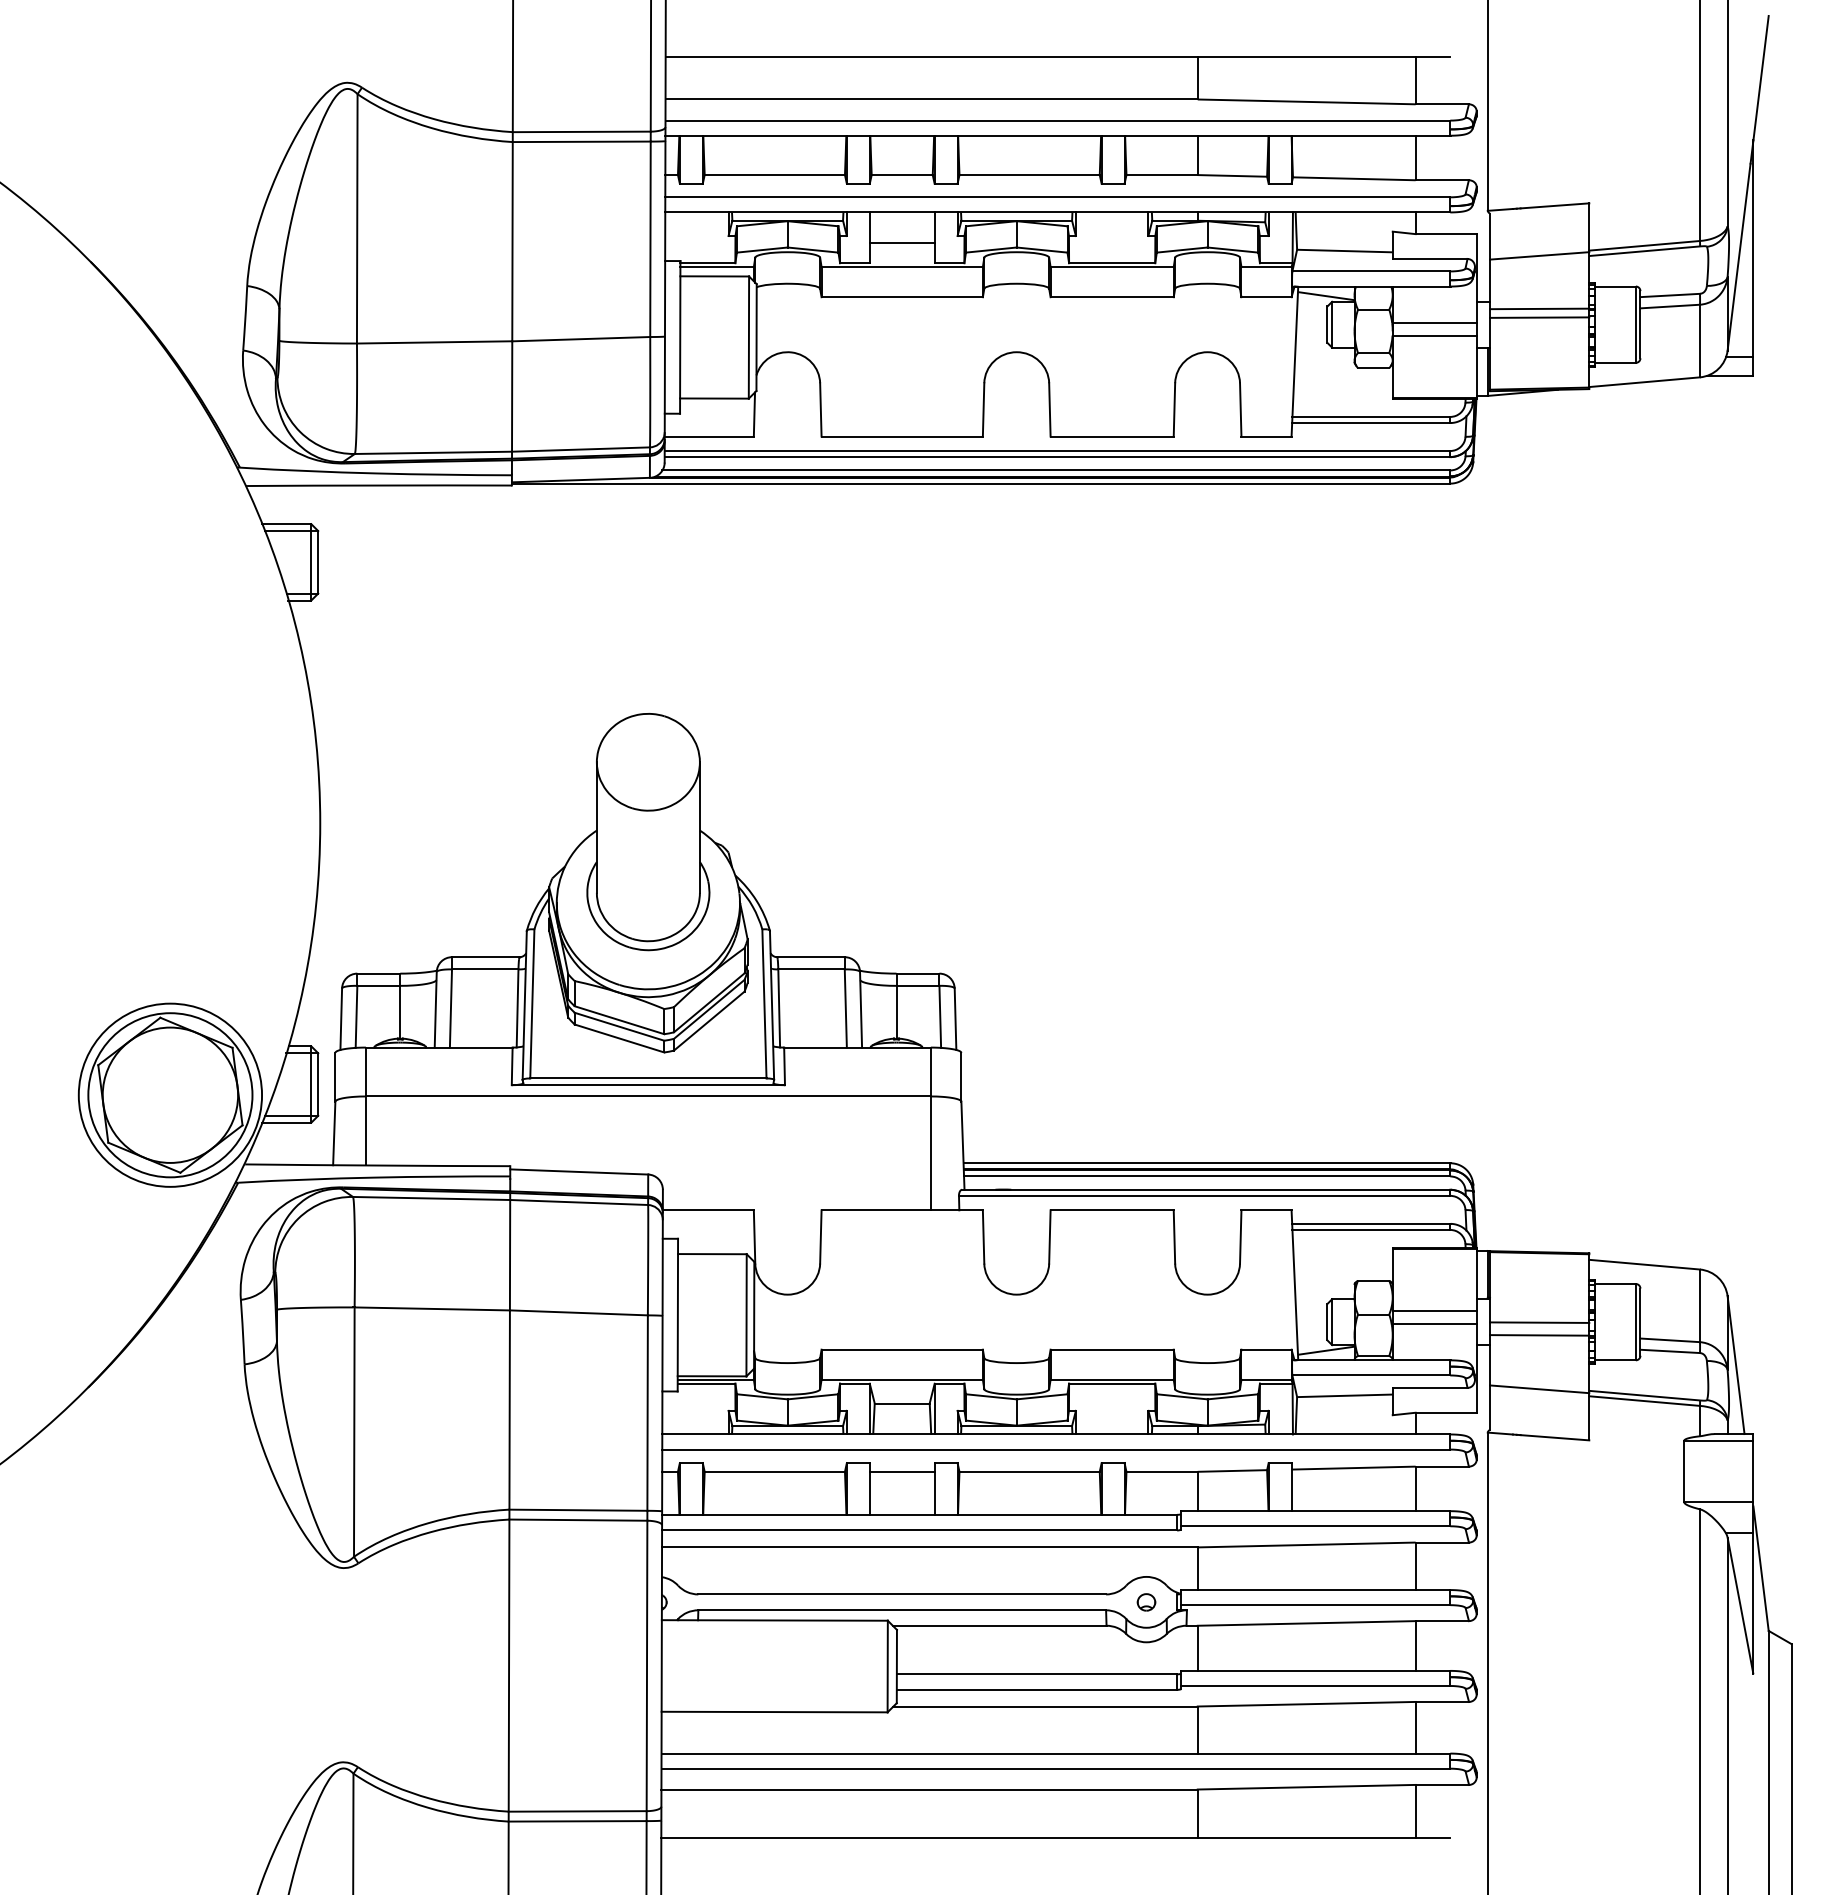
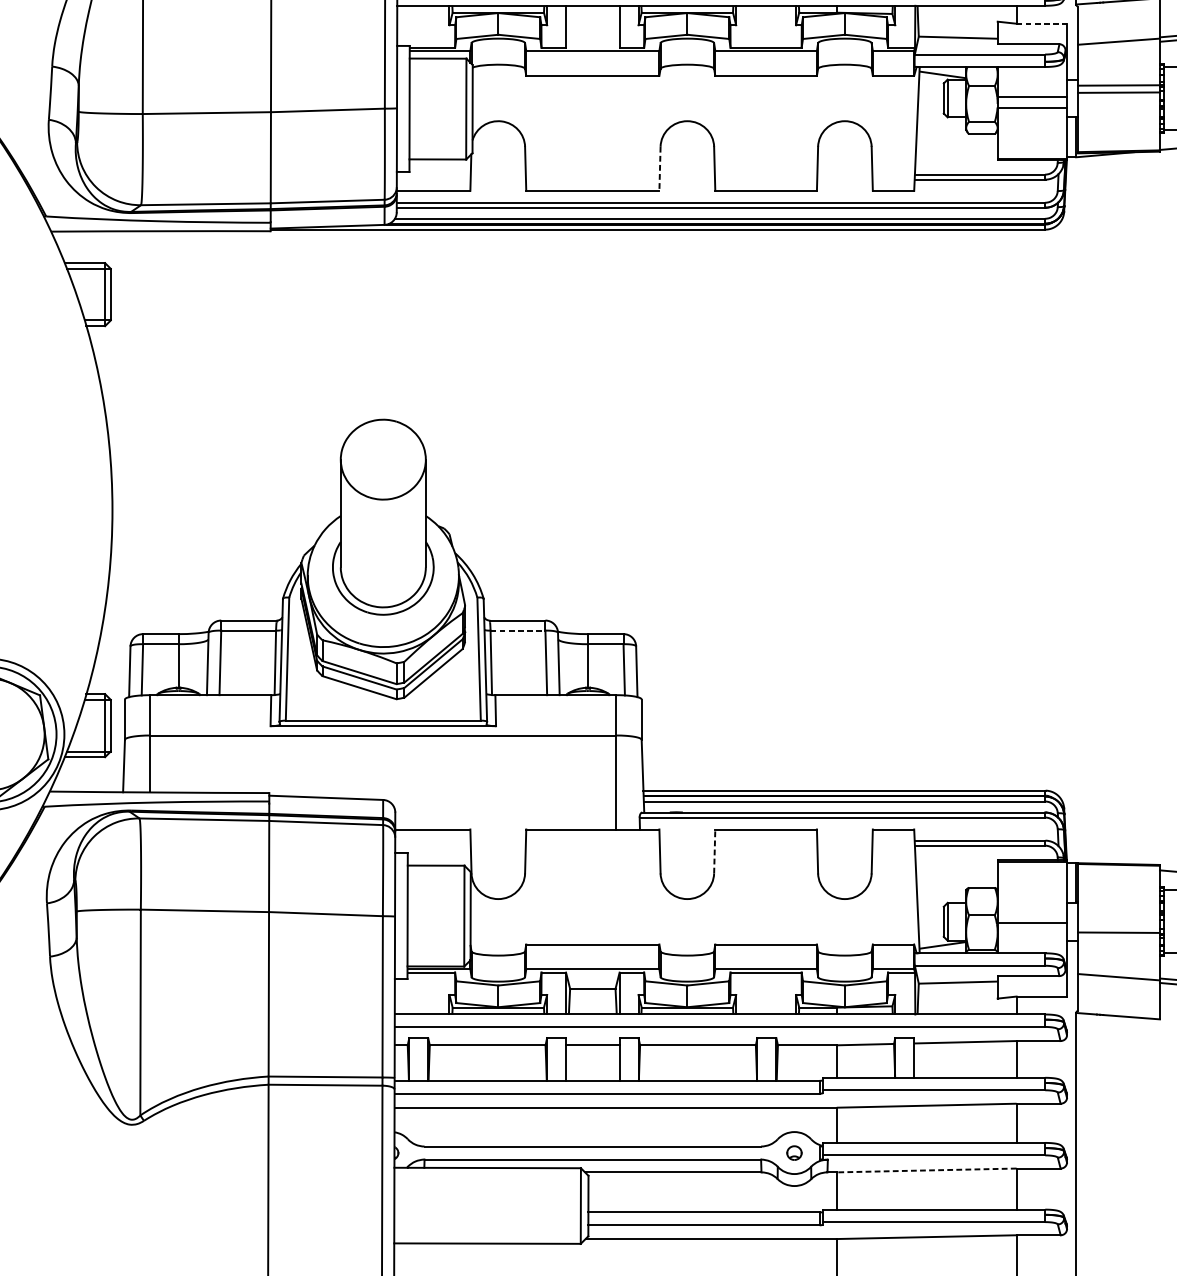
line: (1446, 234) -> (1042, 24), solid -> dashed
line: (901, 243) -> (592, 31), removed
line: (983, 409) -> (659, 168), solid -> dashed
line: (812, 969) -> (518, 630), solid -> dashed
line: (1049, 1237) -> (714, 851), solid -> dashed
line: (1434, 1310) -> (1032, 912), removed
line: (1539, 1322) -> (1118, 922), removed
line: (1306, 1623) -> (926, 1170), solid -> dashed

